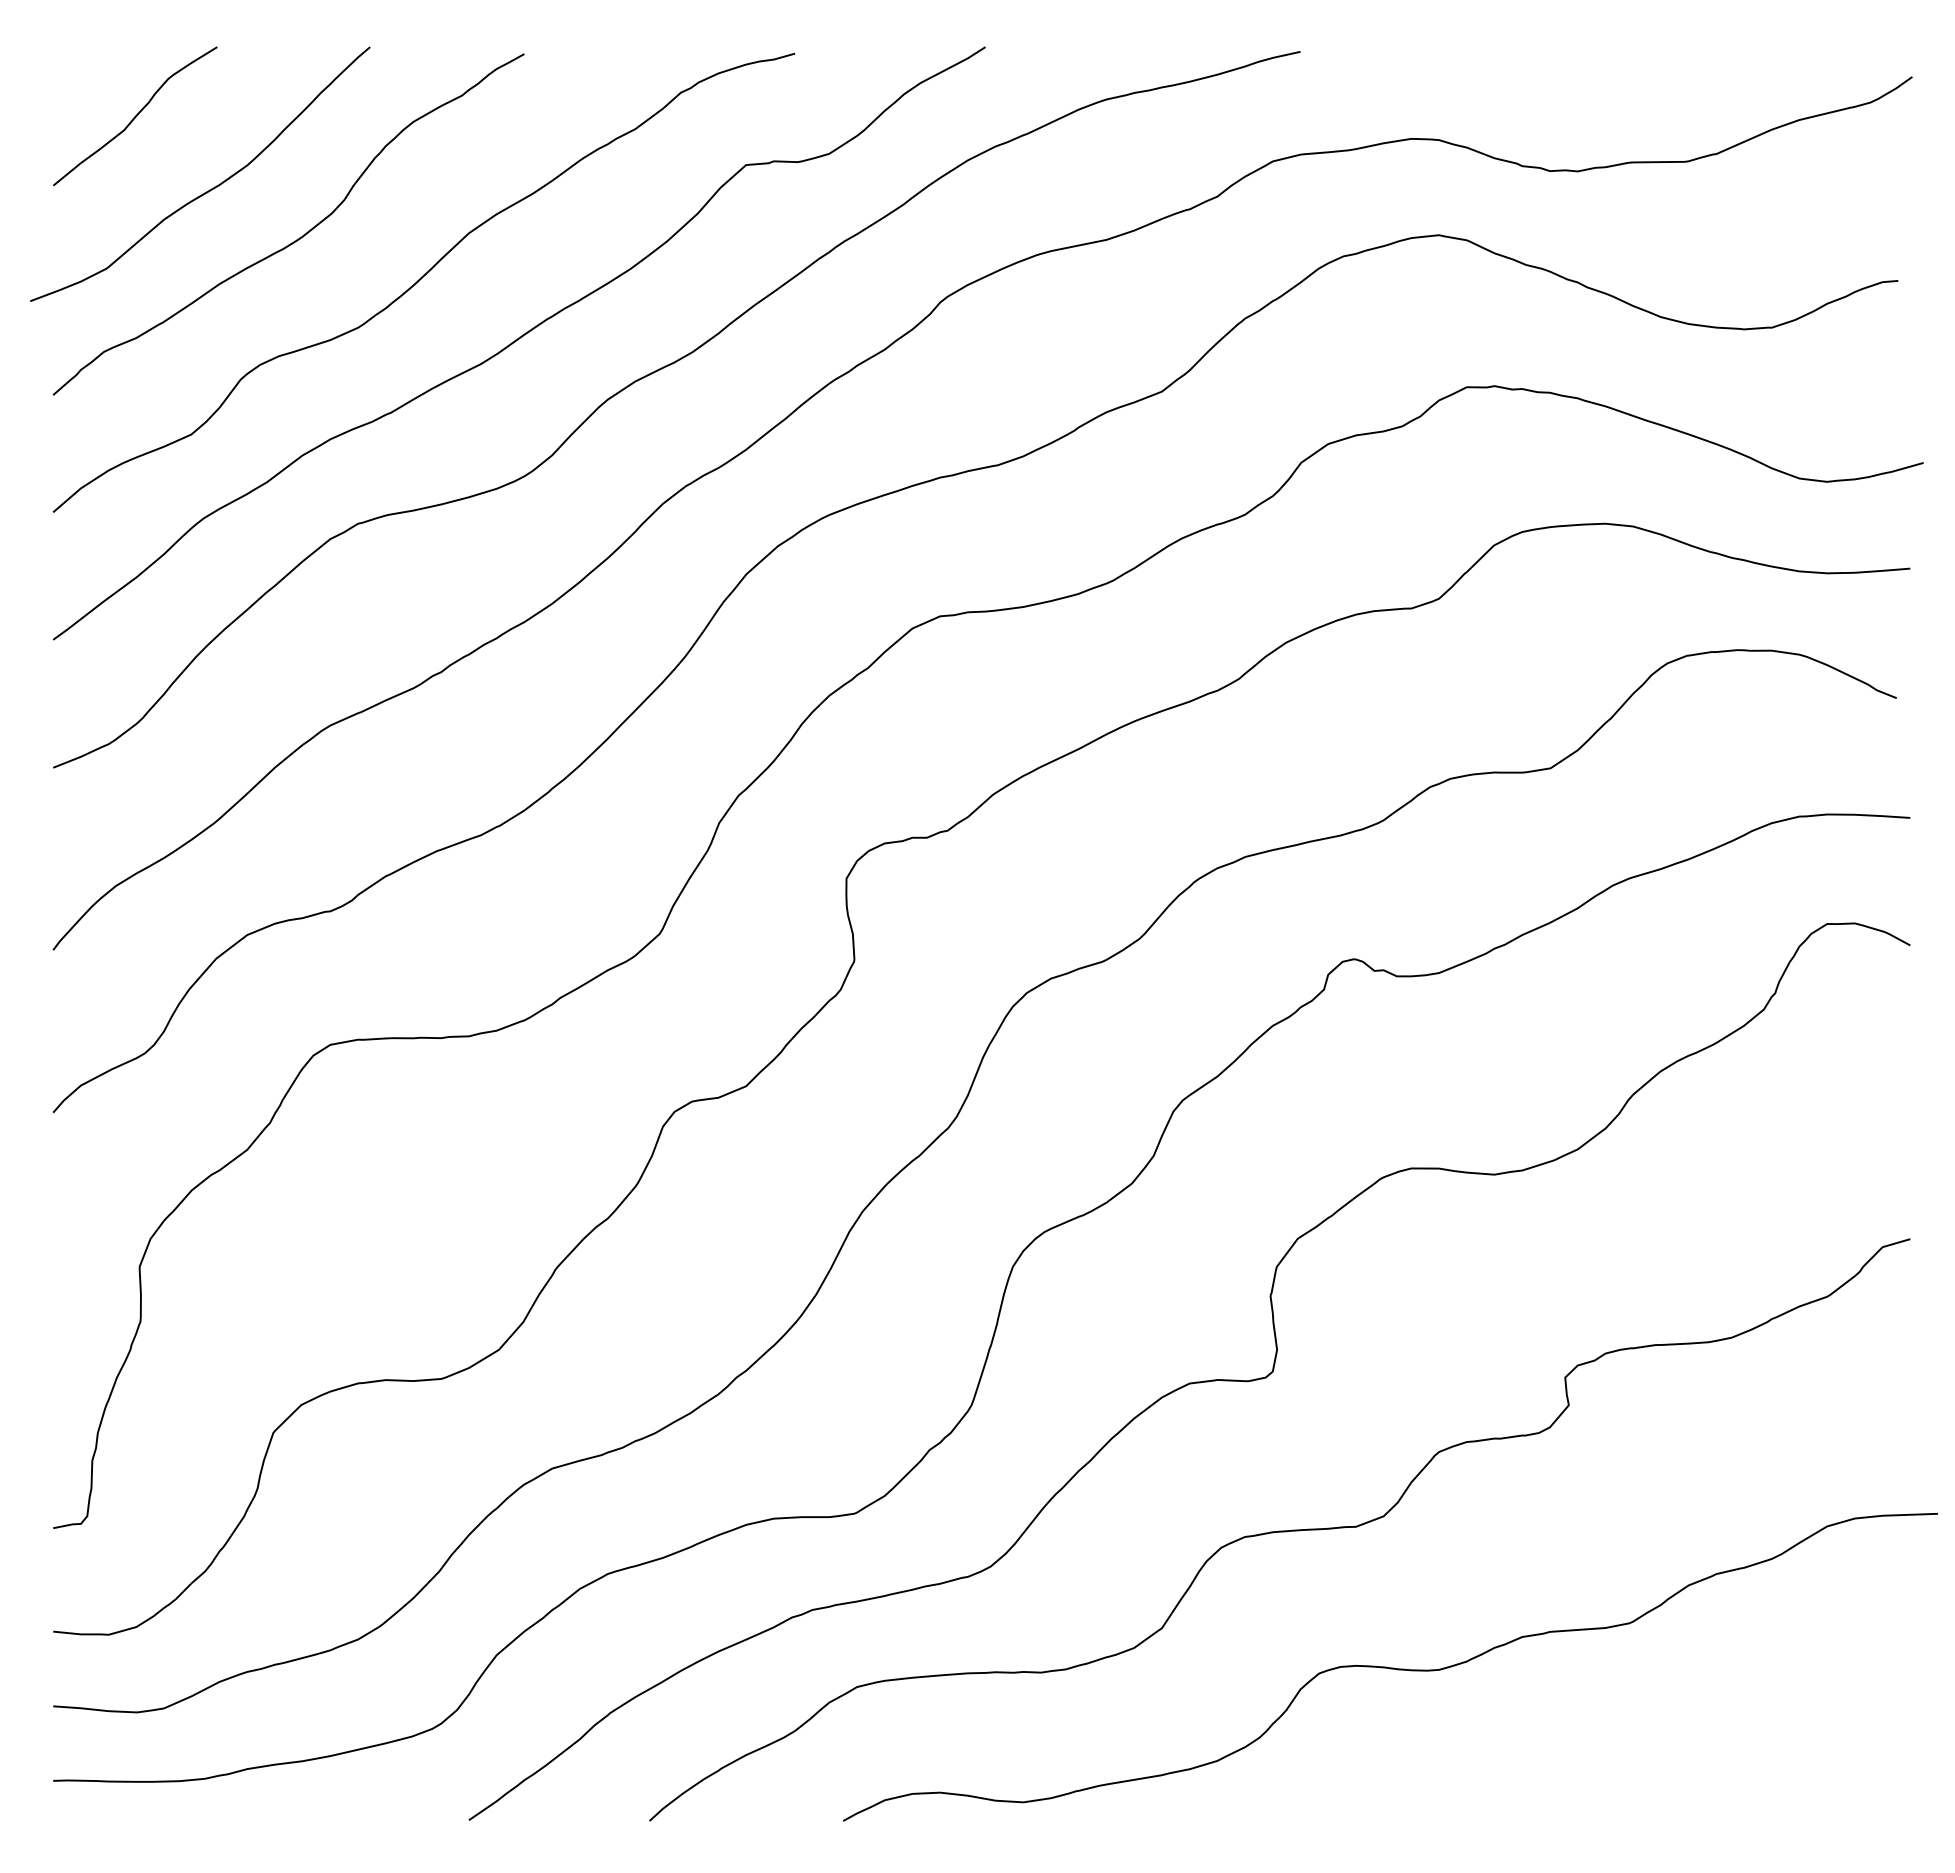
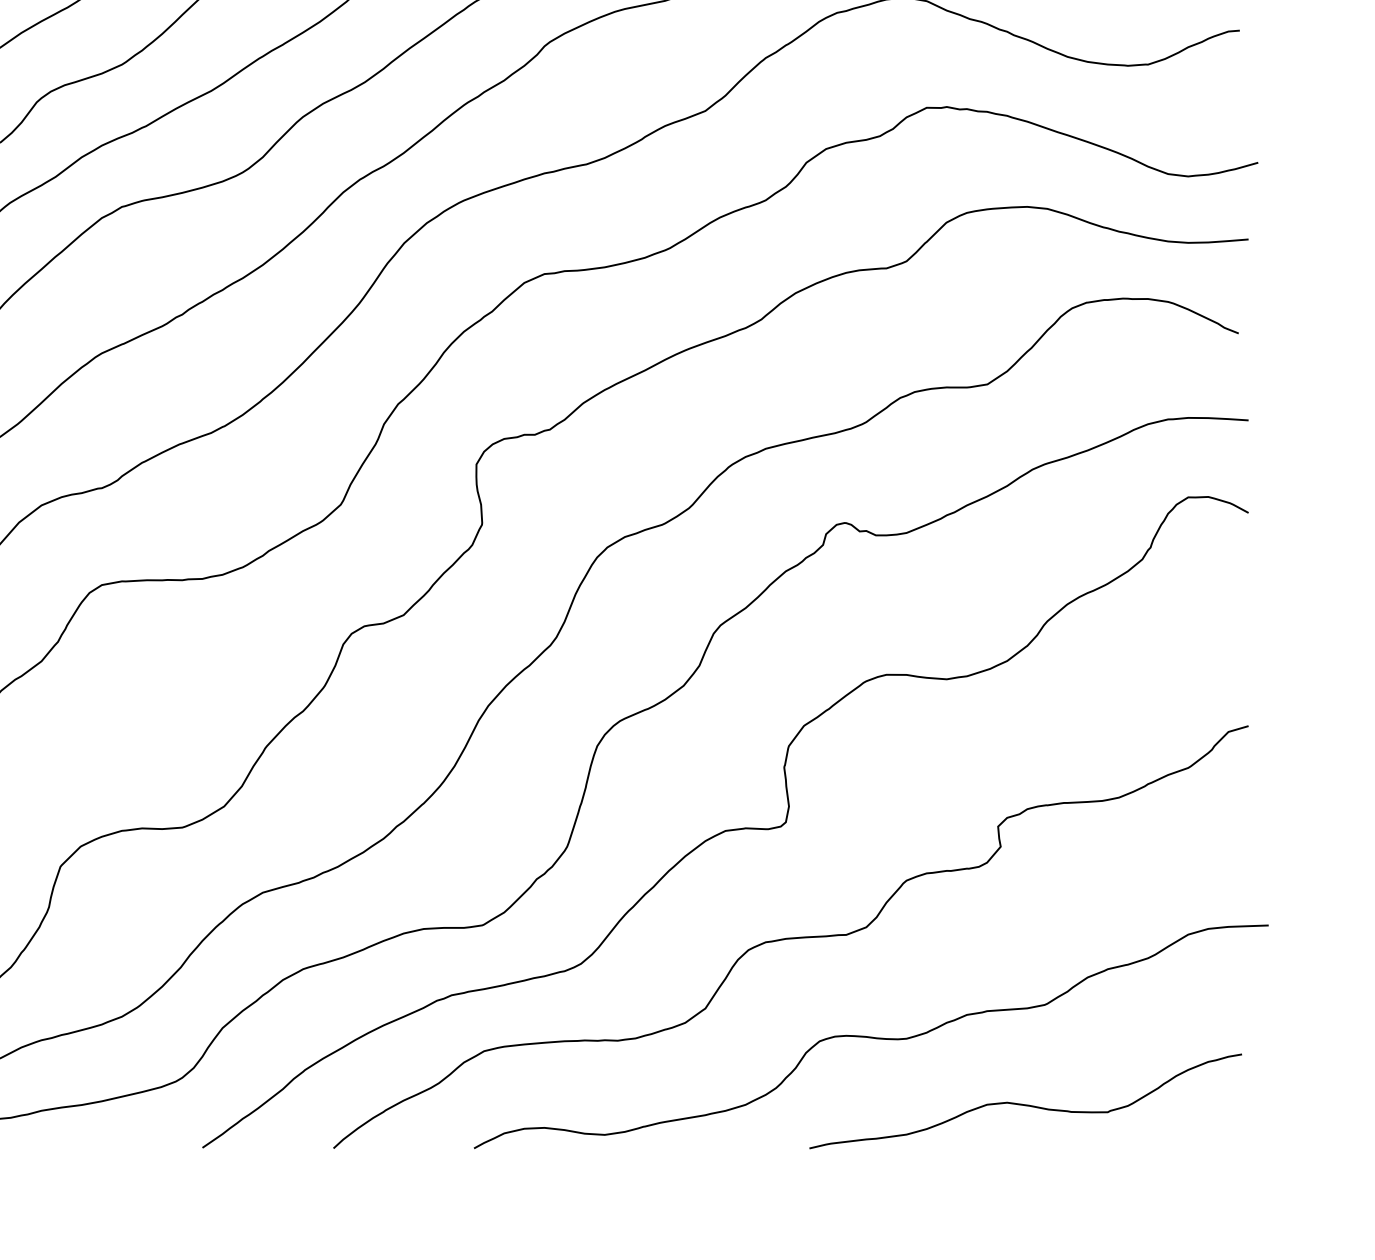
curve: (1603, 1760) -> (1025, 1104), added

